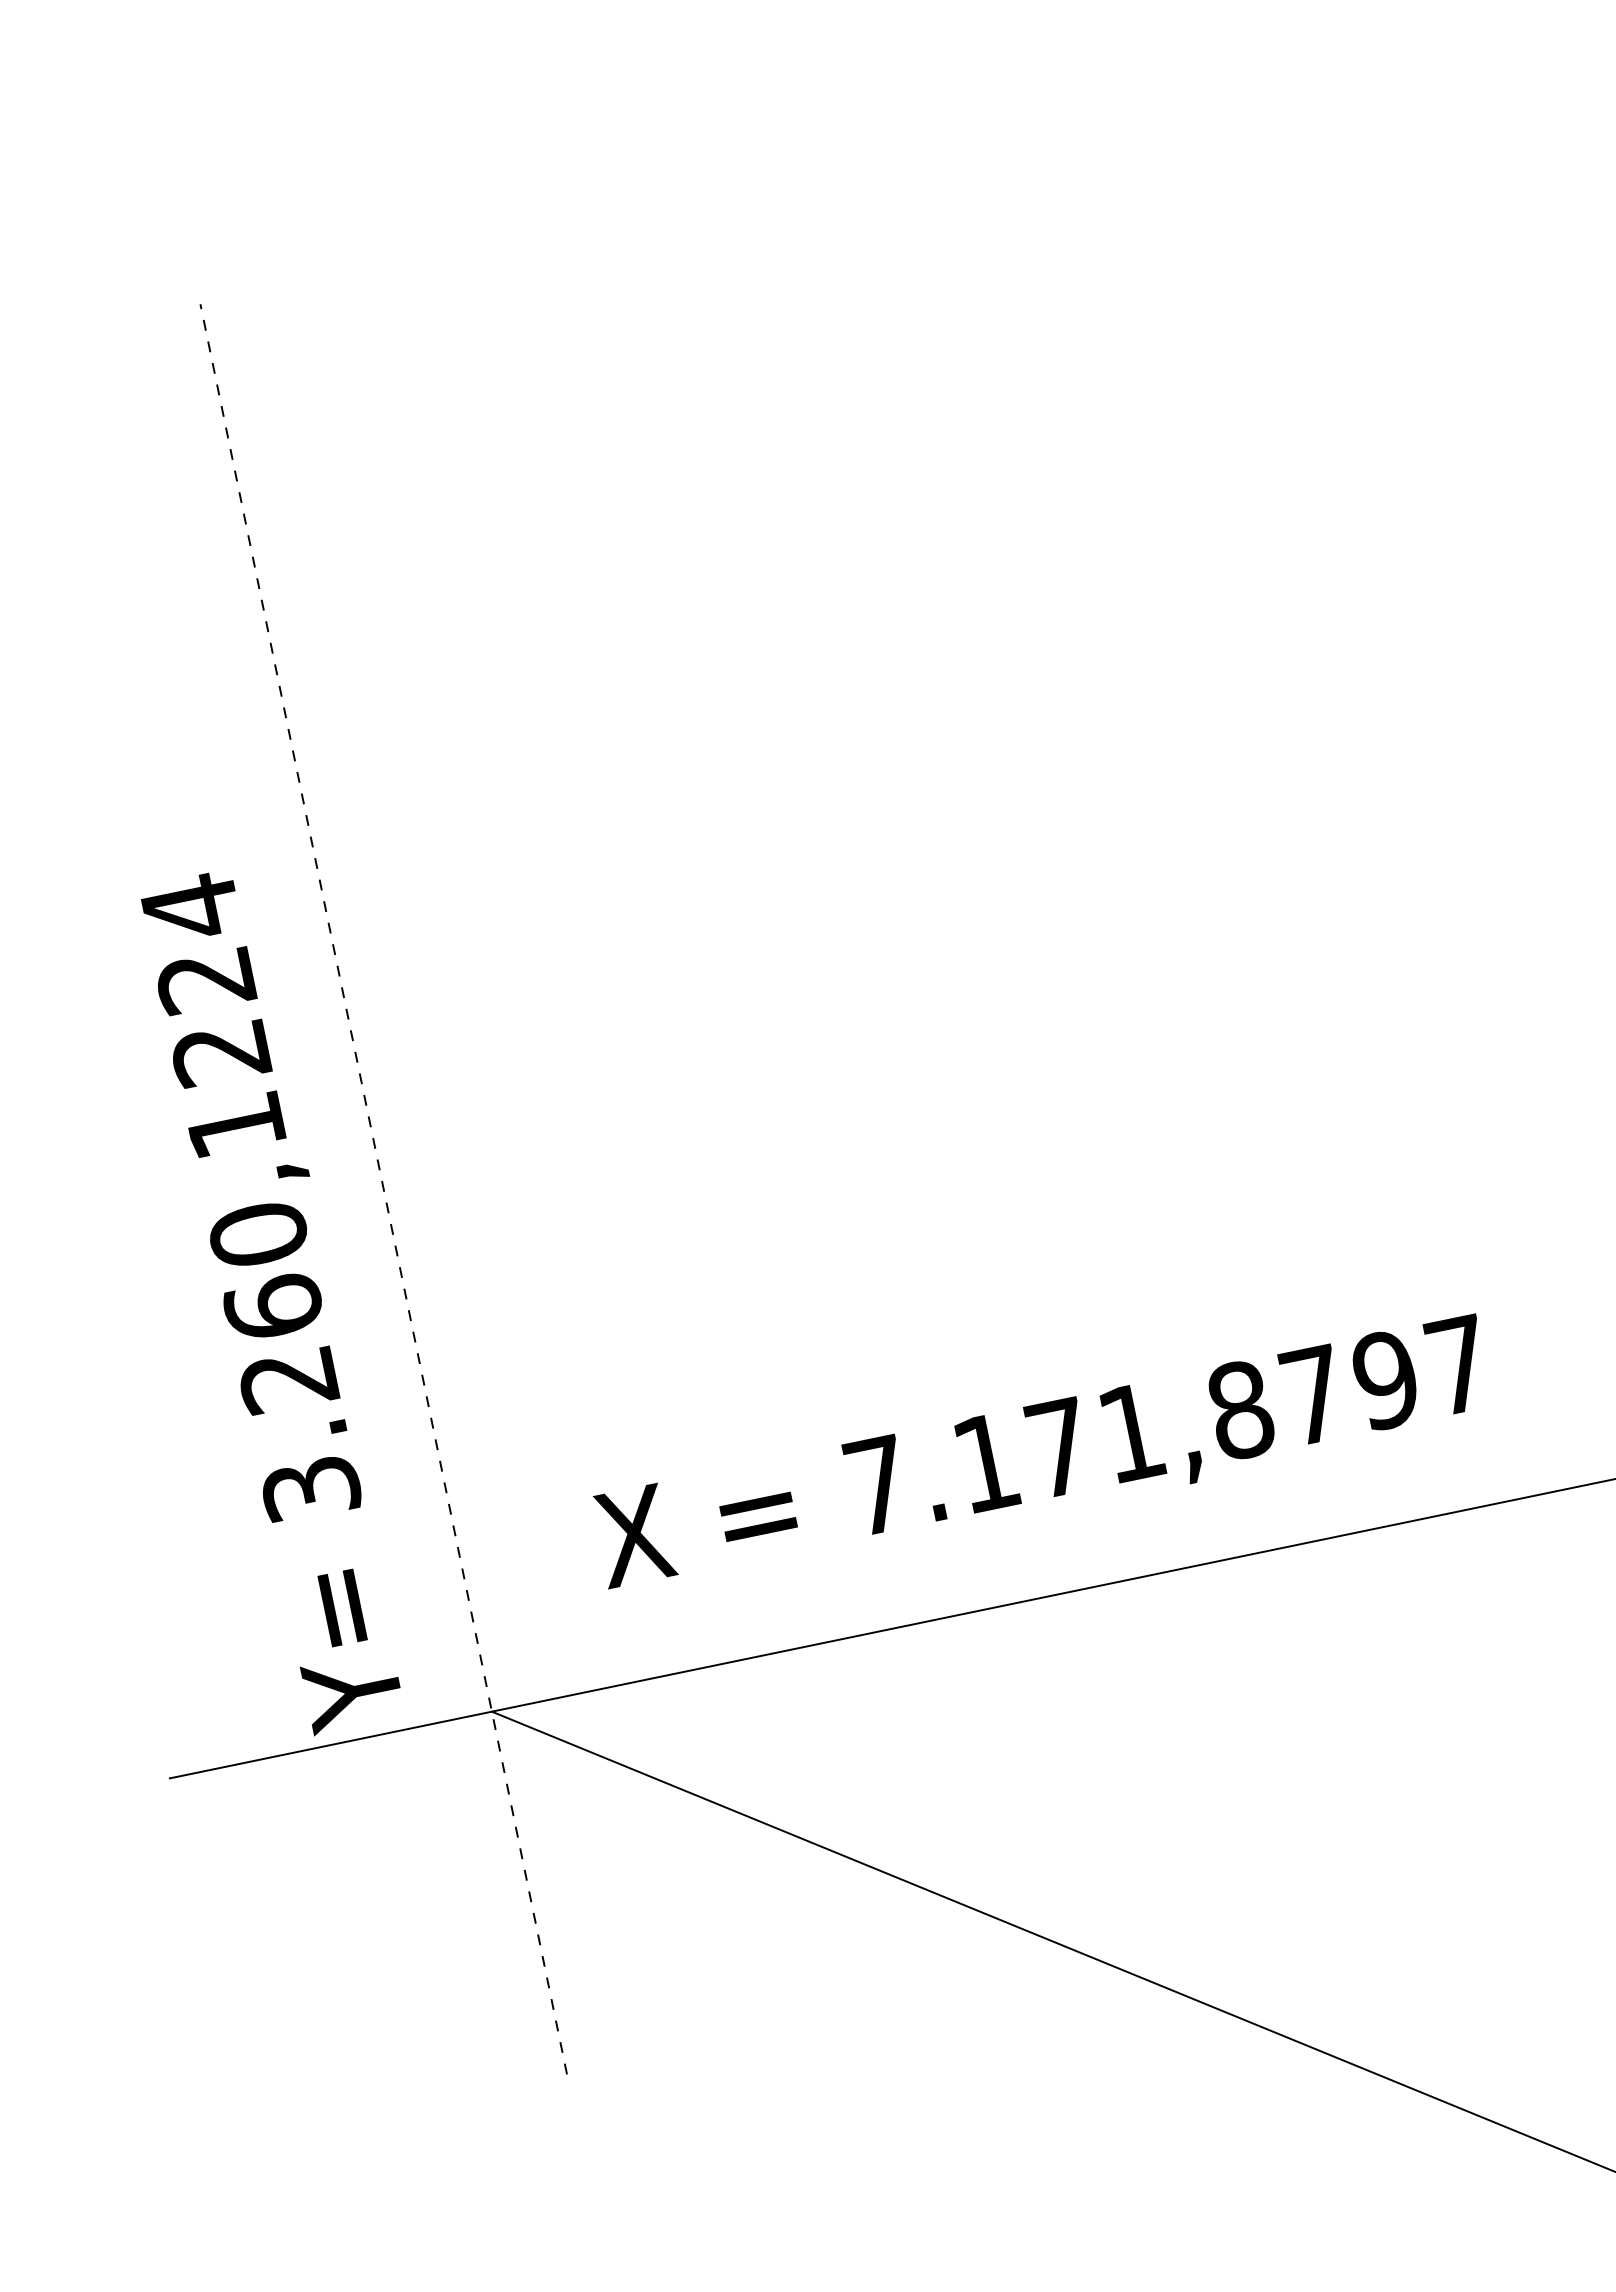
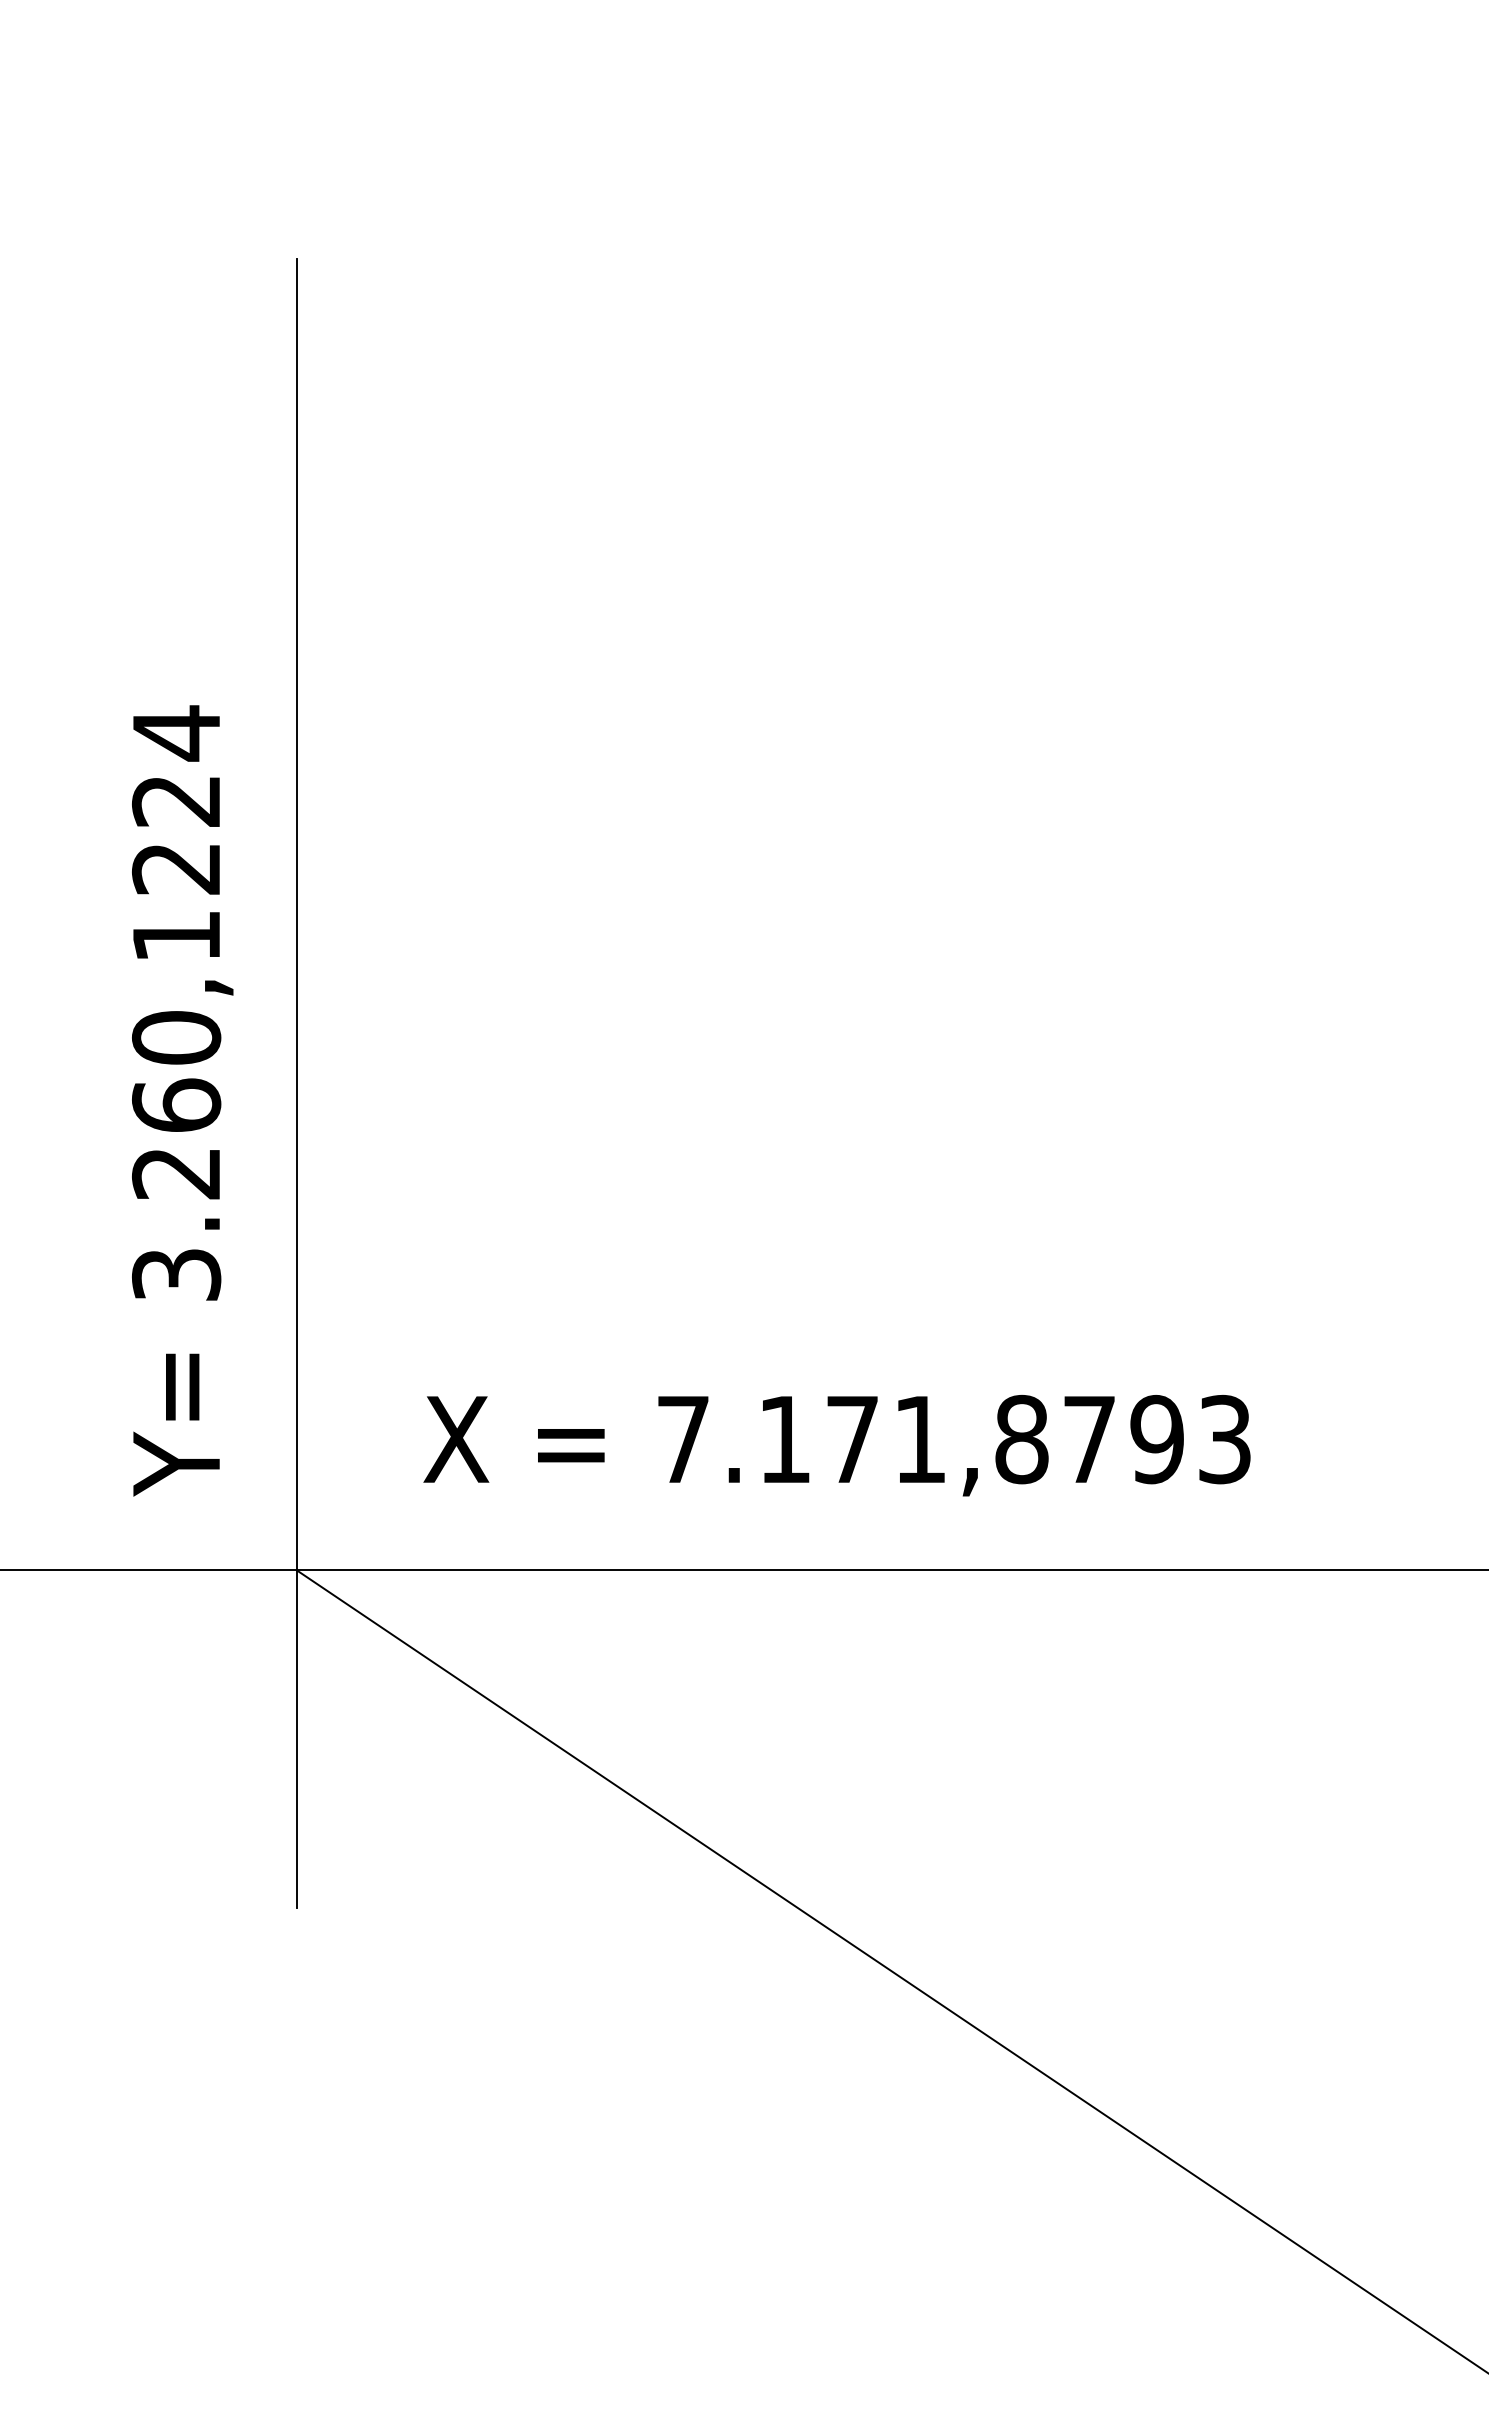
line: (383, 1189) -> (296, 1083), dashed -> solid
text: (278, 1300) -> (182, 1100), moved
text: (1458, 1365) -> (1224, 1439), 7.171,8797 -> 7.171,8793

